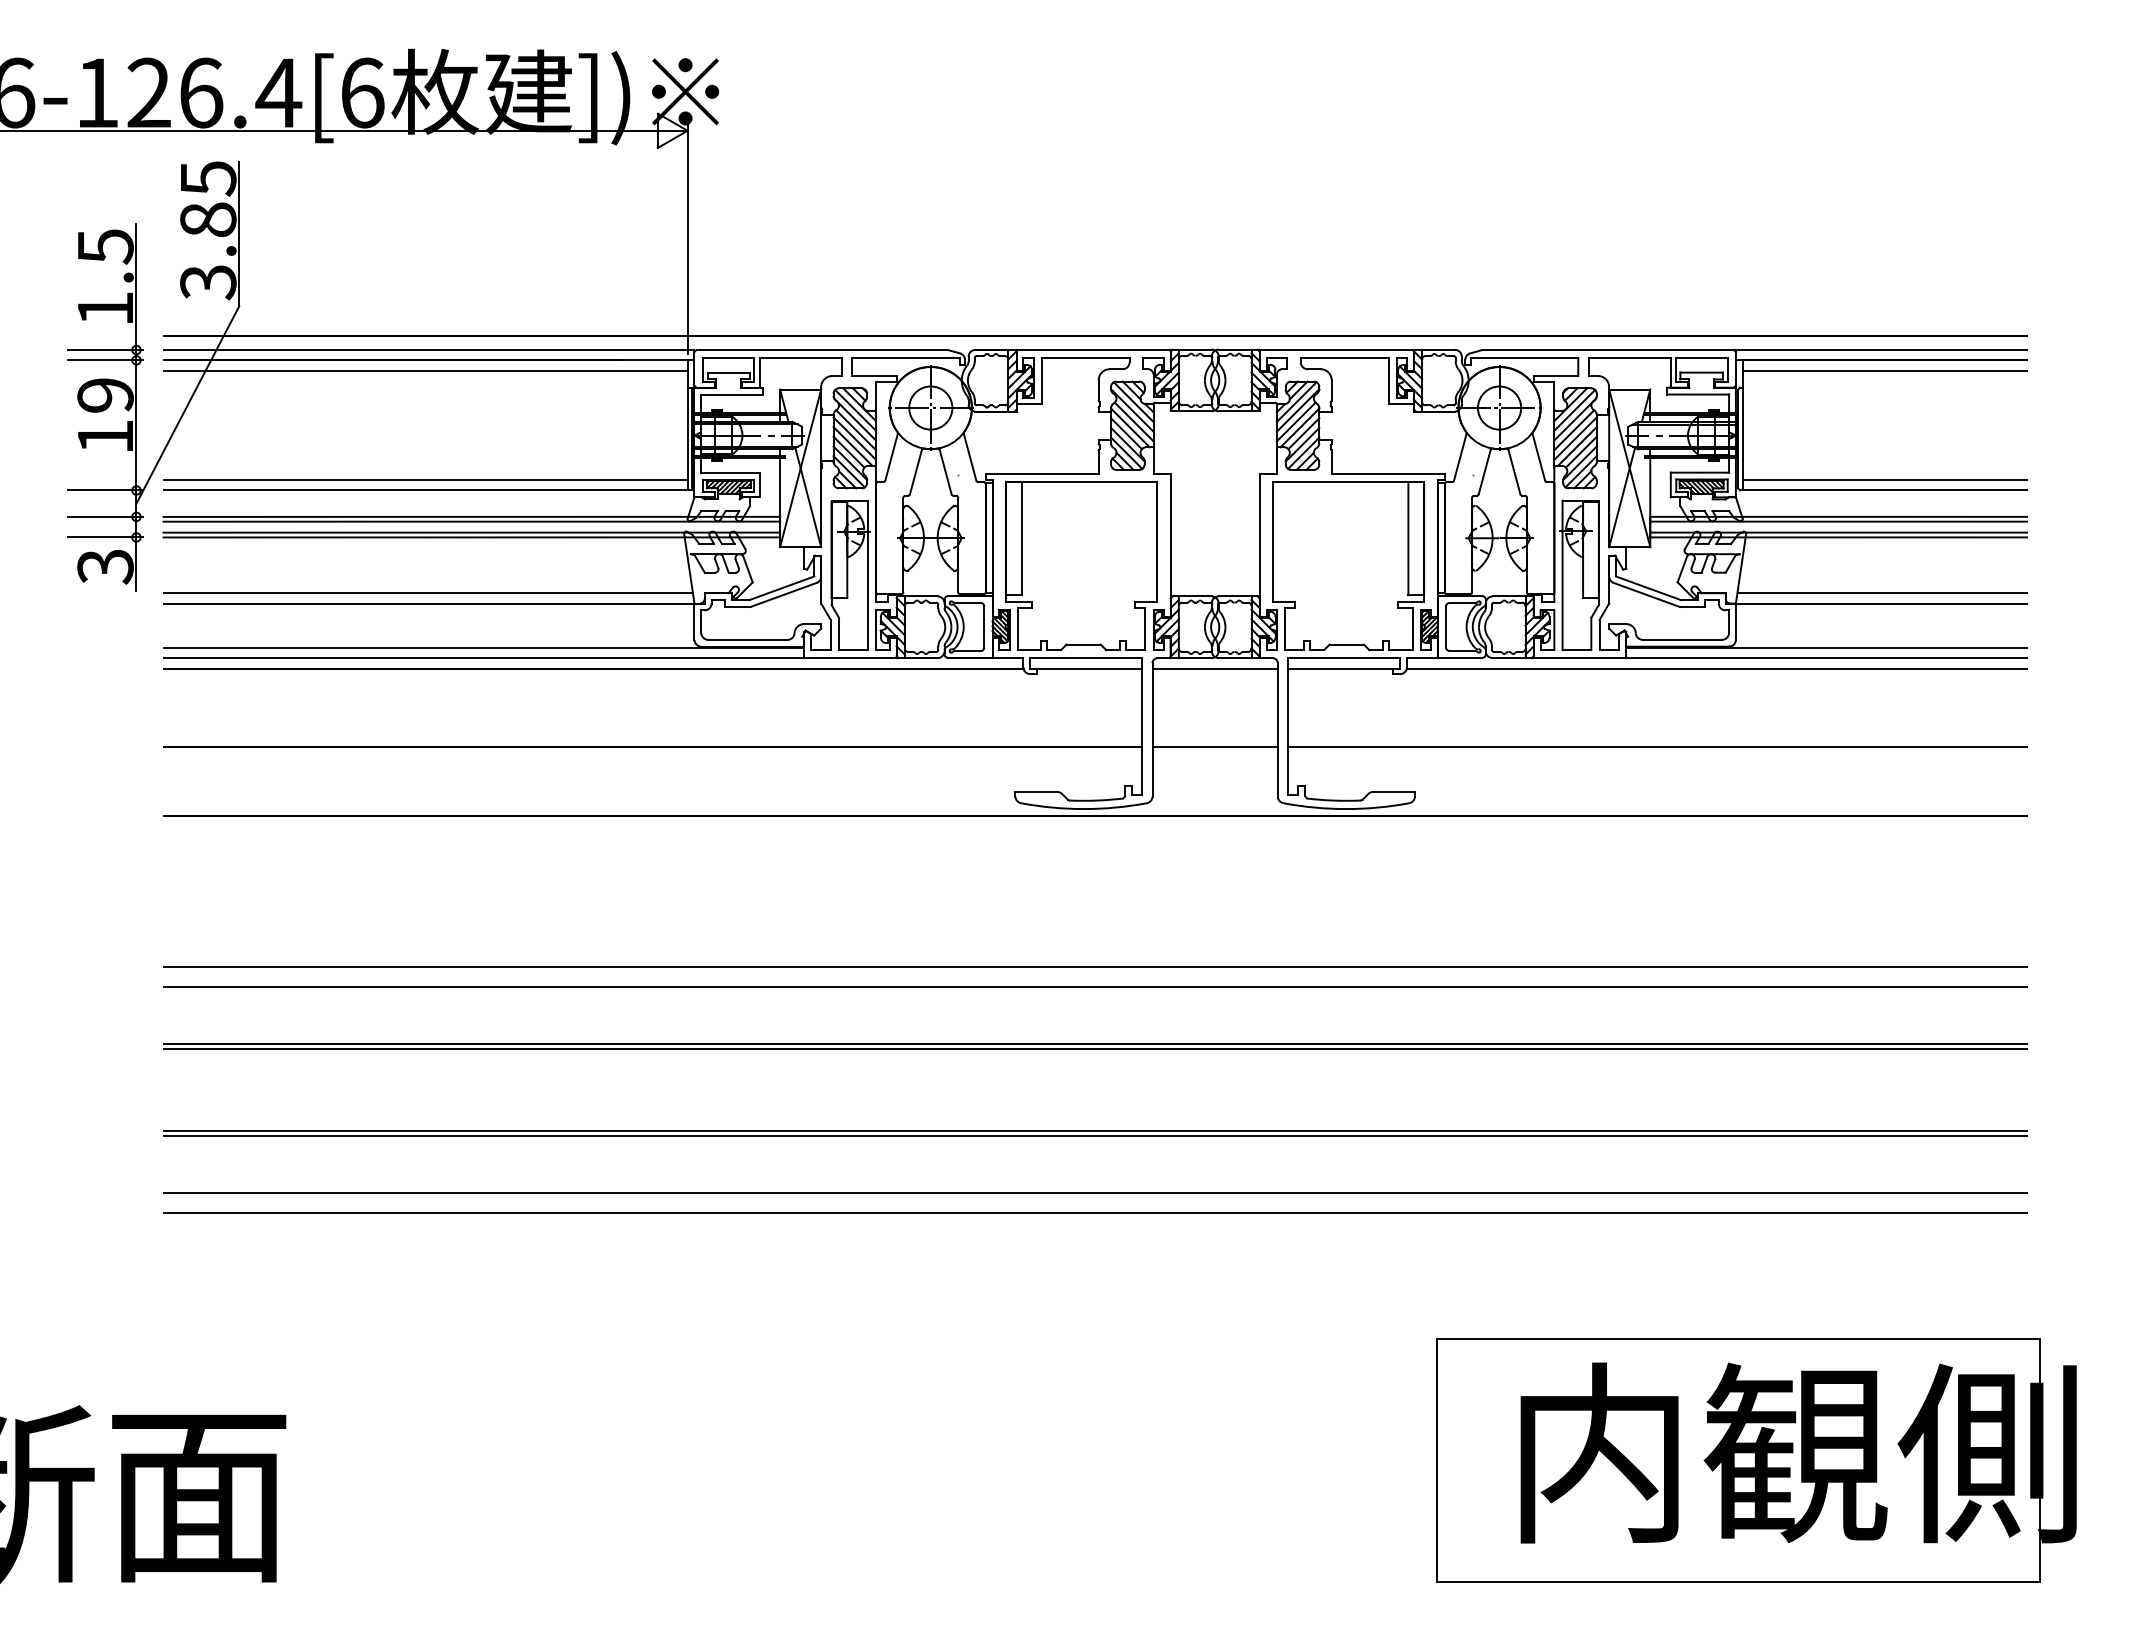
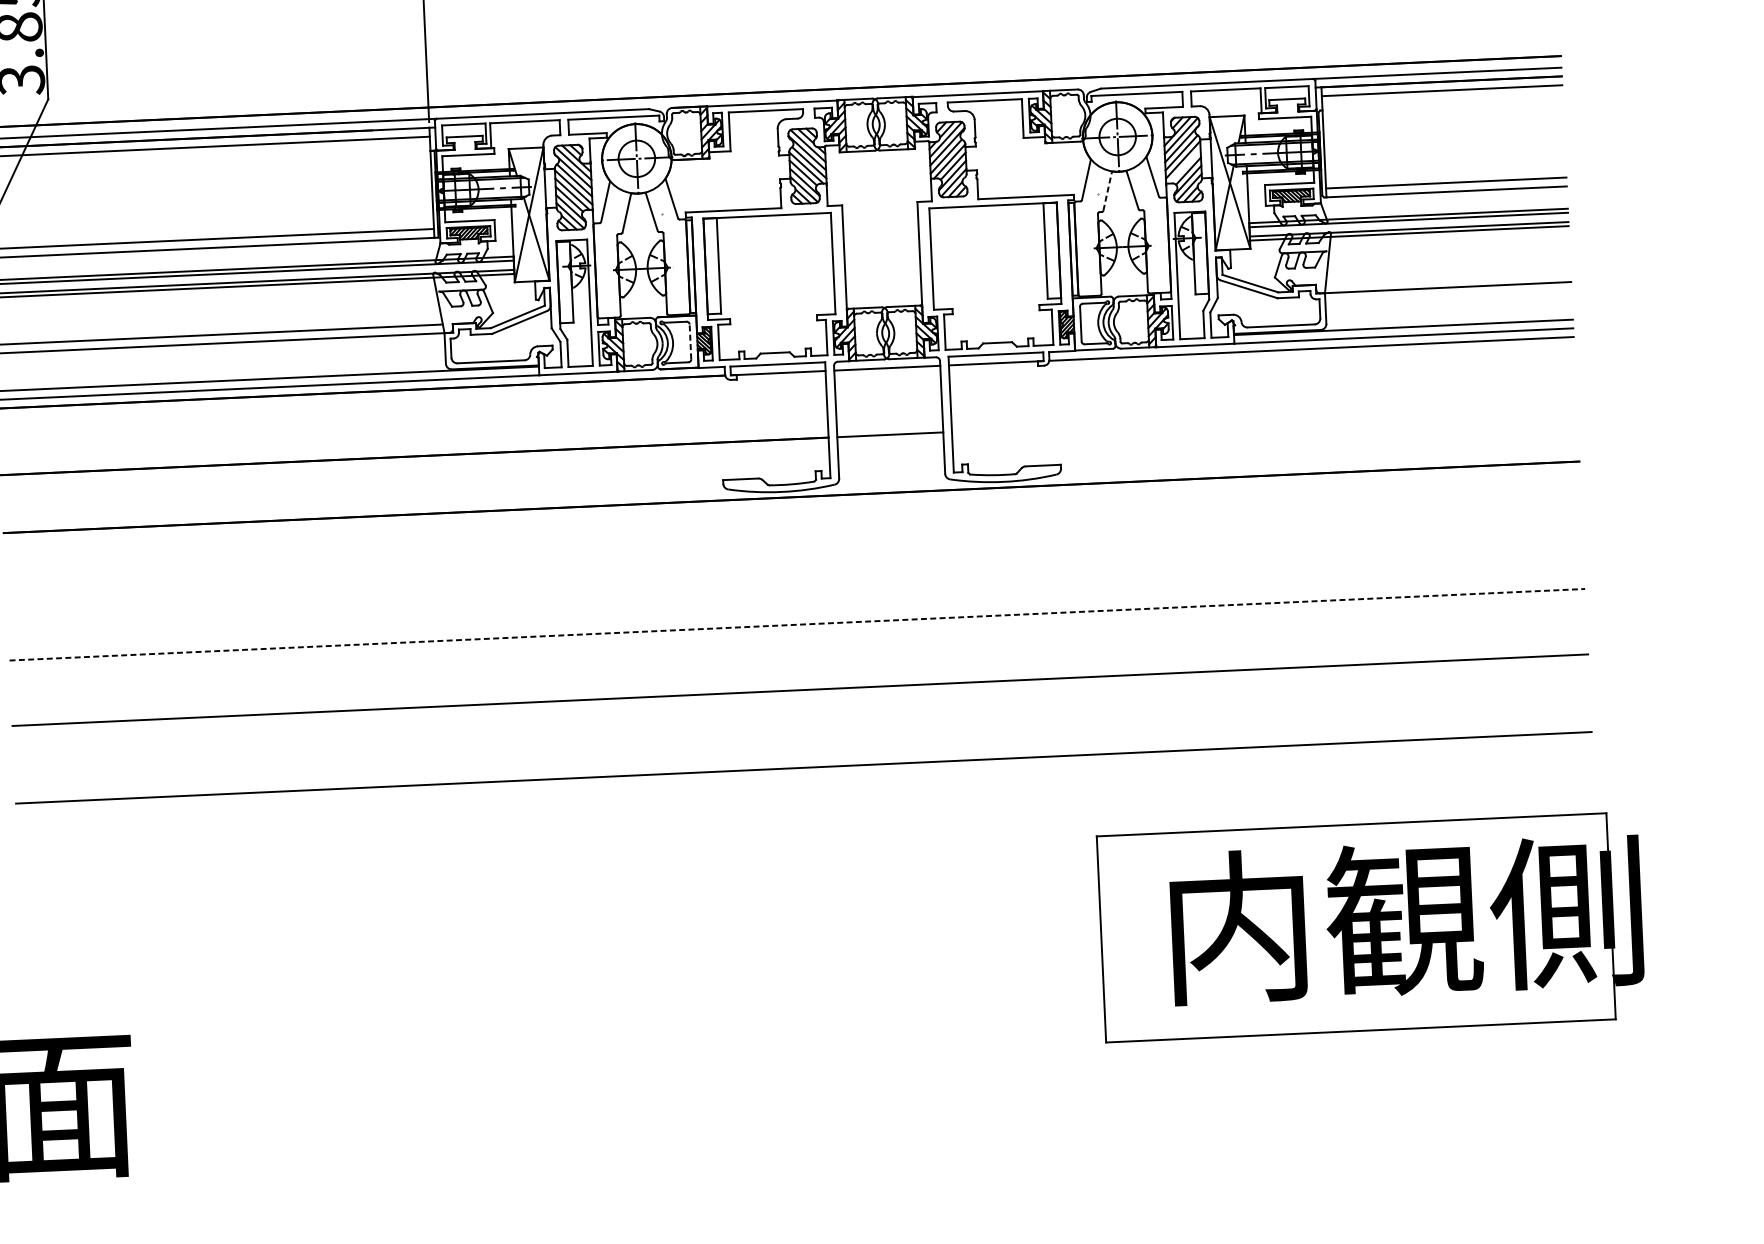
line: (1577, 446) -> (1185, 166), removed
line: (1484, 472) -> (1107, 192), solid -> dashed
line: (1882, 593) -> (1448, 279), removed
line: (984, 627) -> (690, 342), solid -> dashed
line: (1657, 747) -> (1264, 417), removed
line: (1095, 966) -> (797, 624), solid -> dashed
line: (1095, 987) -> (798, 642), removed
line: (1095, 1048) -> (800, 693), removed
line: (1095, 1131) -> (803, 764), removed
line: (1095, 1192) -> (806, 815), removed
line: (1095, 1213) -> (807, 833), removed
part: (1756, 1460) -> (1371, 927), moved

